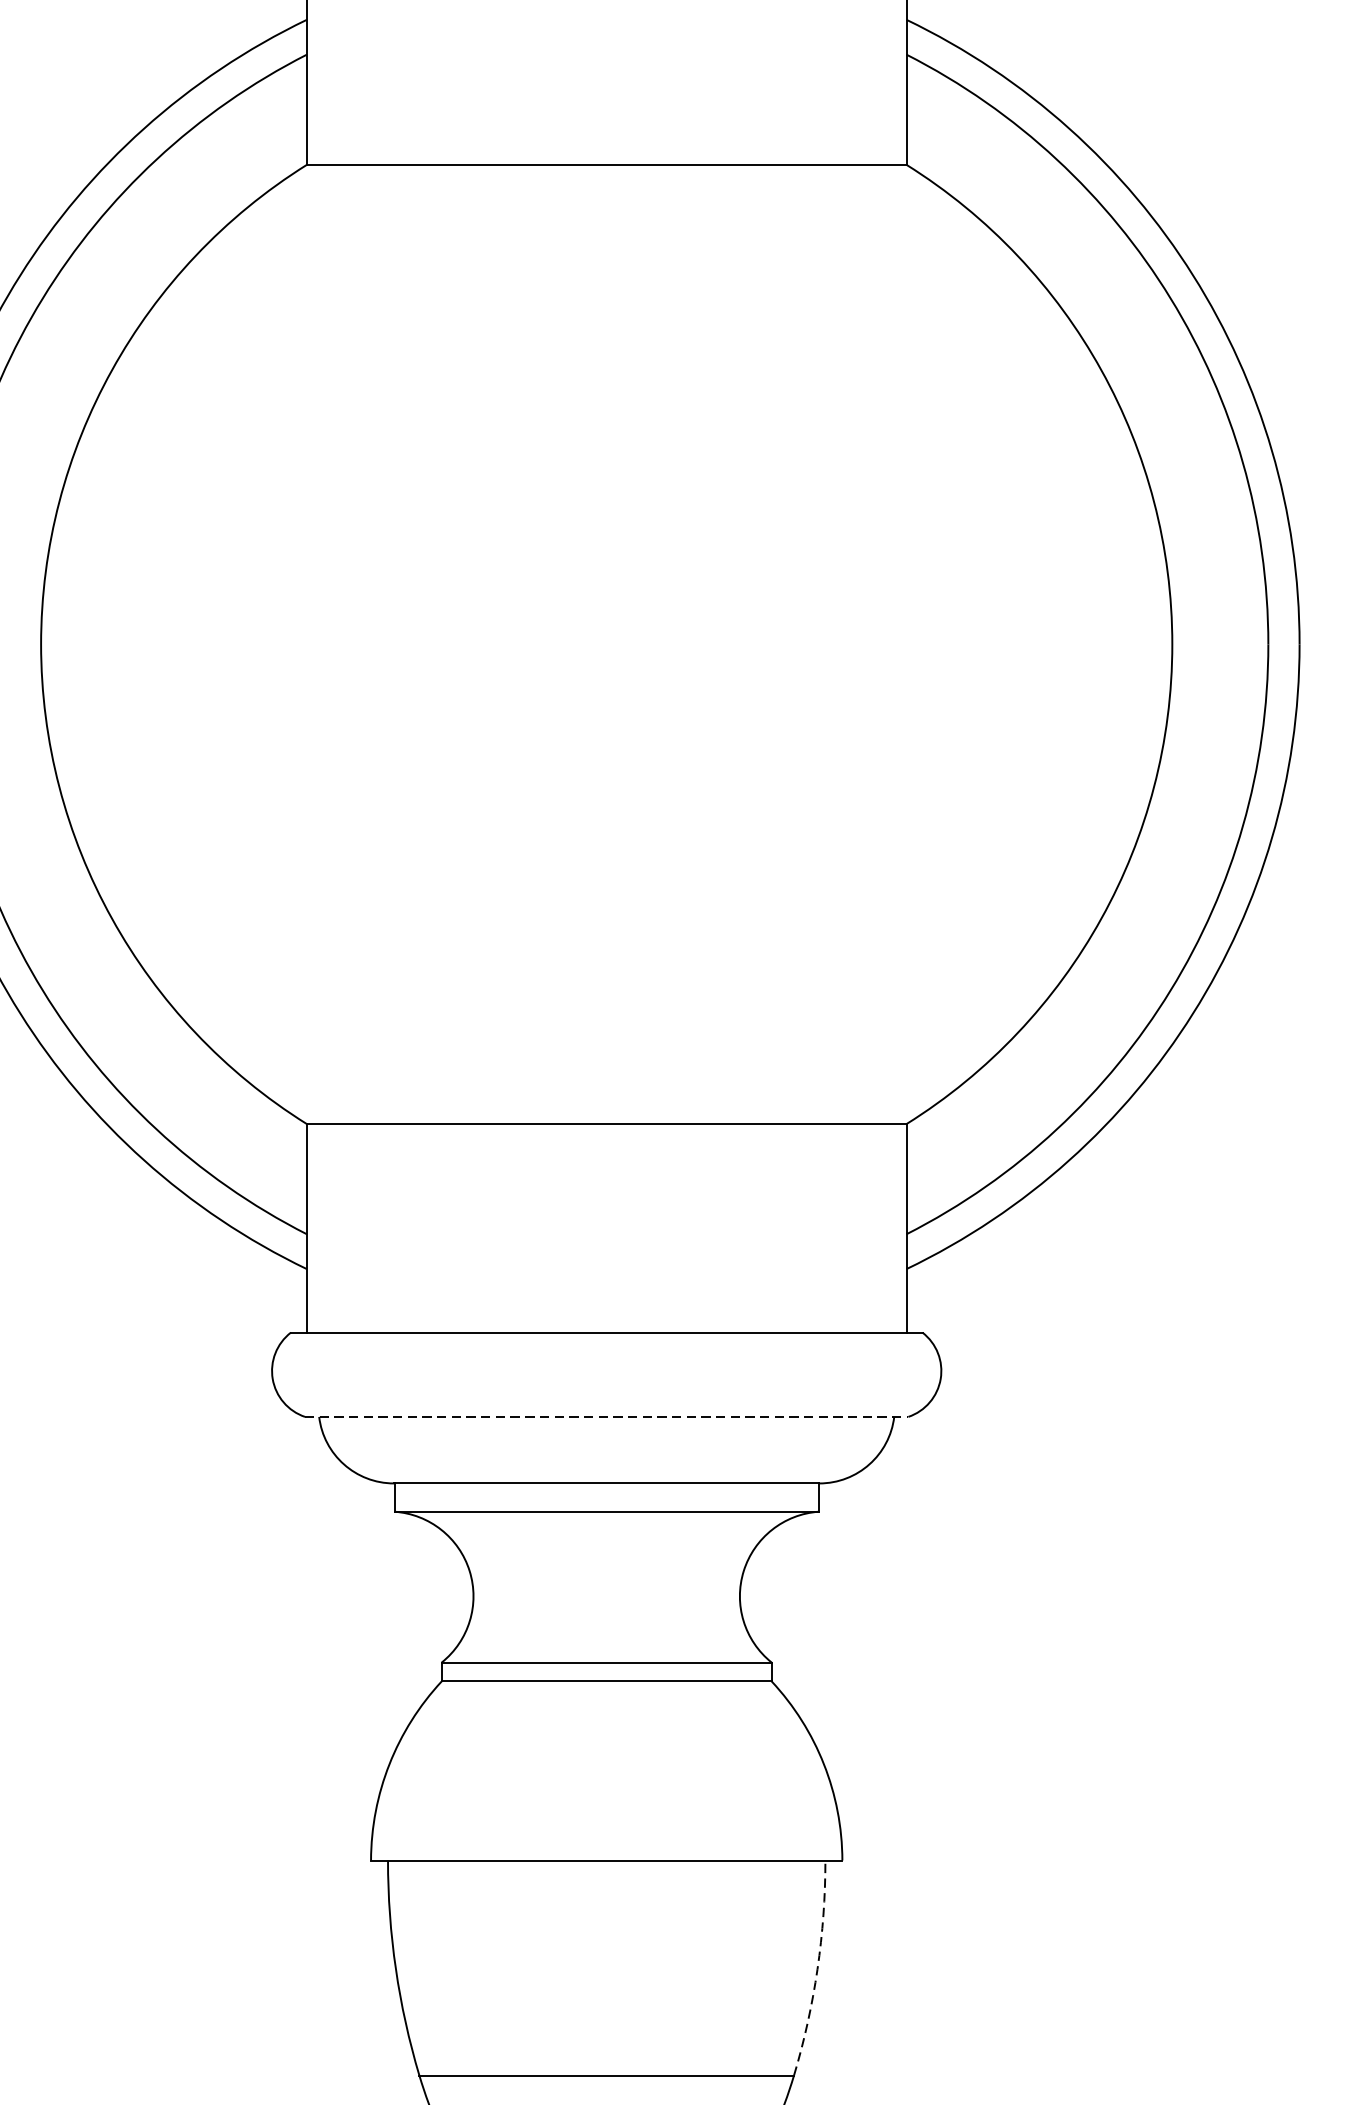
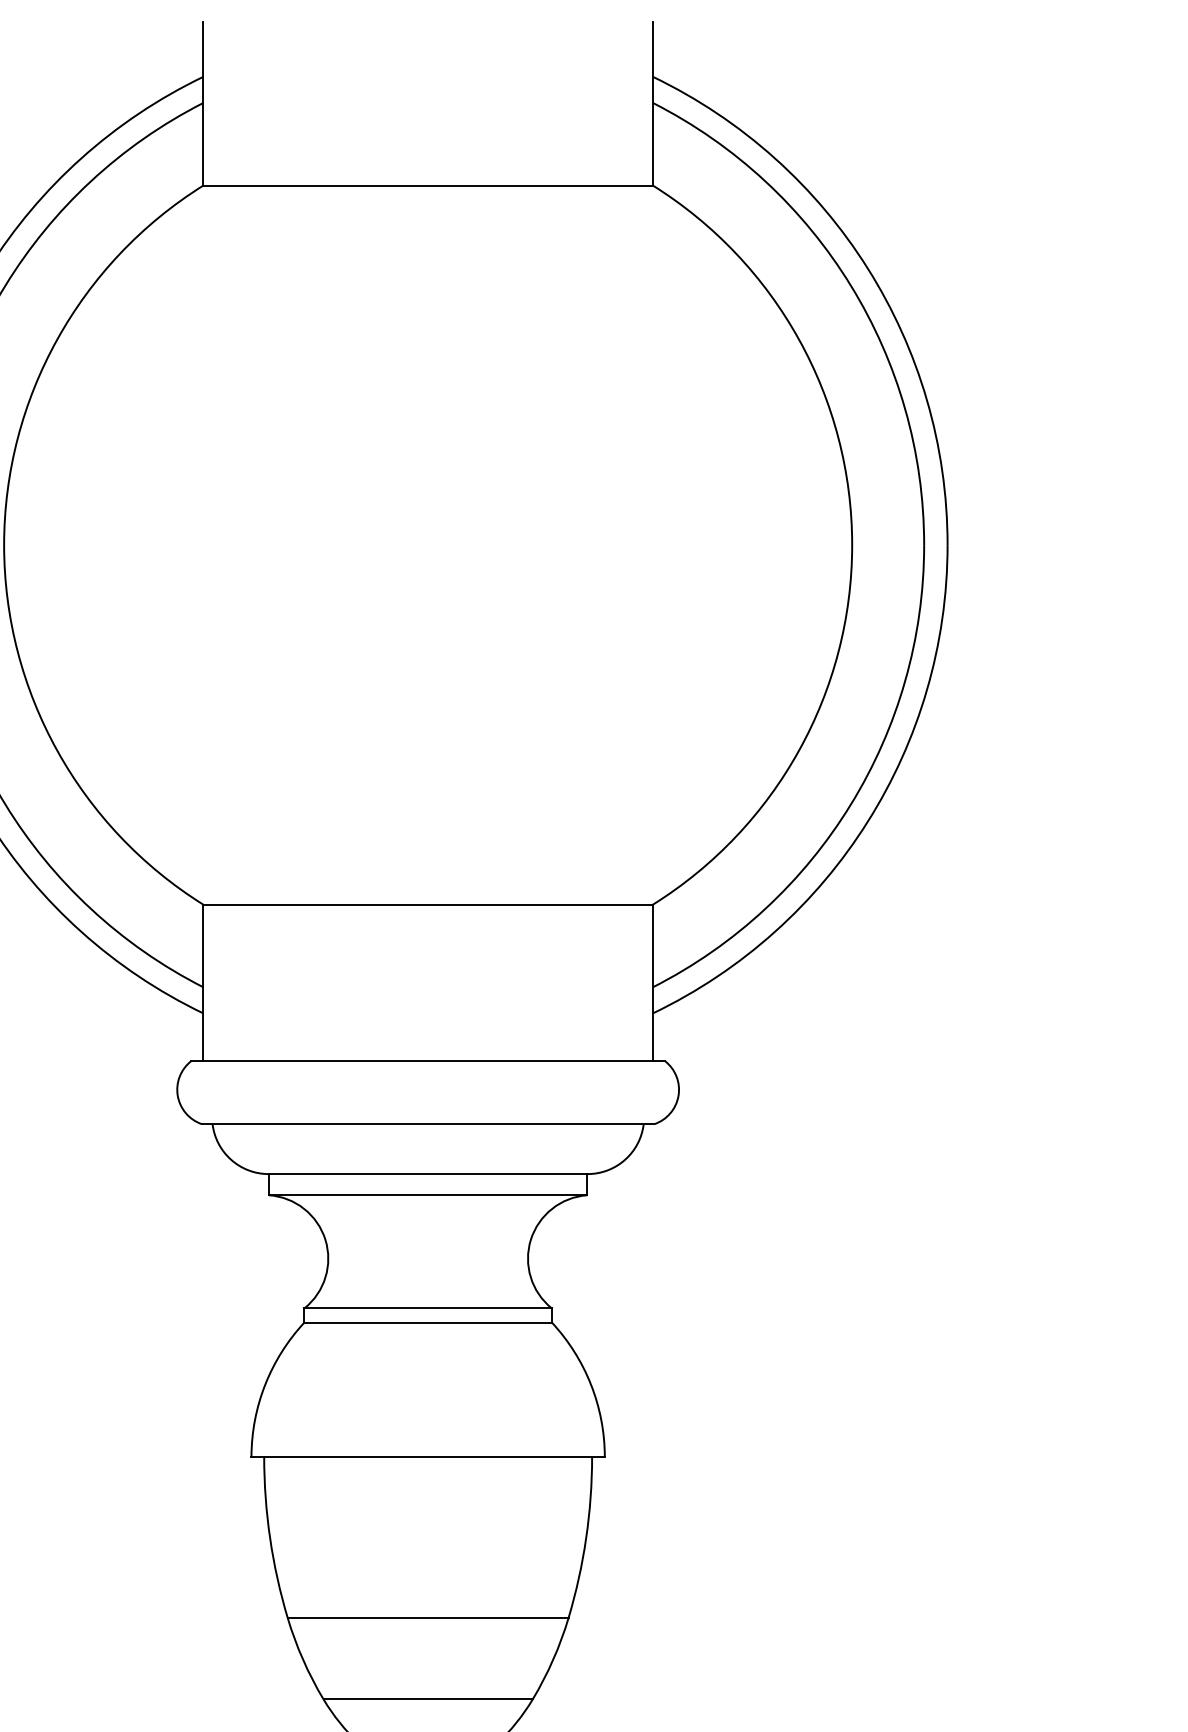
line: (607, 1417) -> (428, 1124), dashed -> solid
arc: (817, 1969) -> (586, 1538), dashed -> solid

